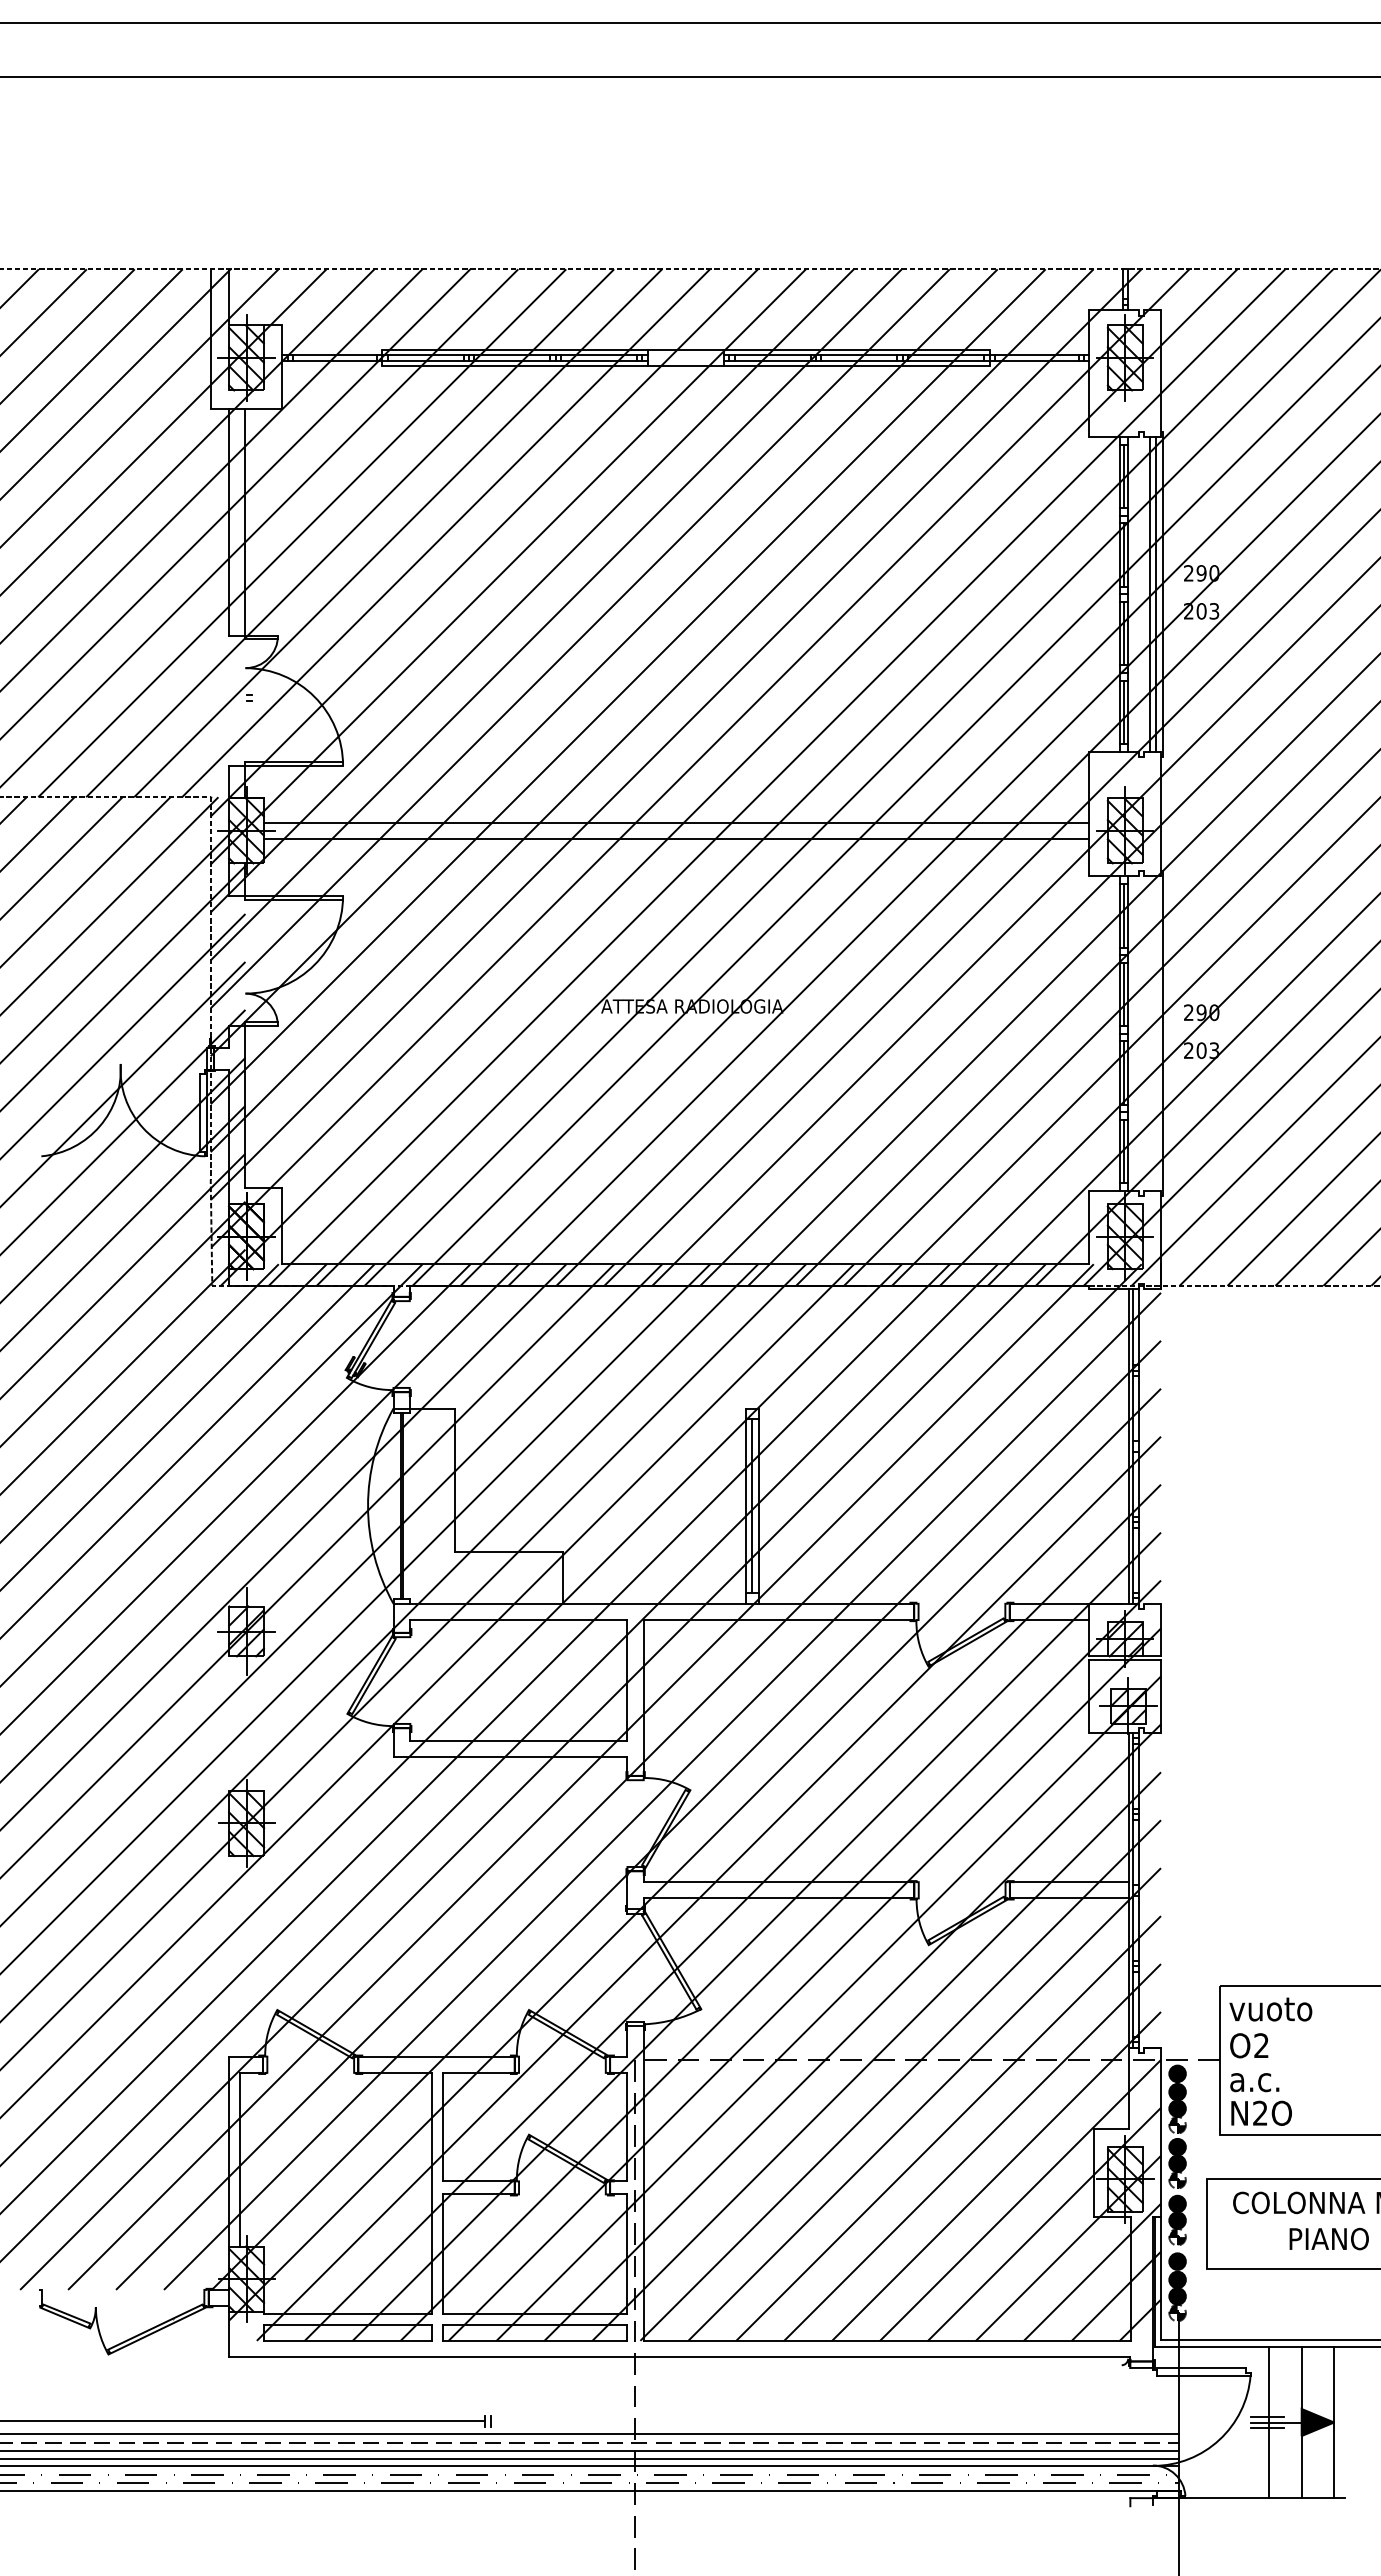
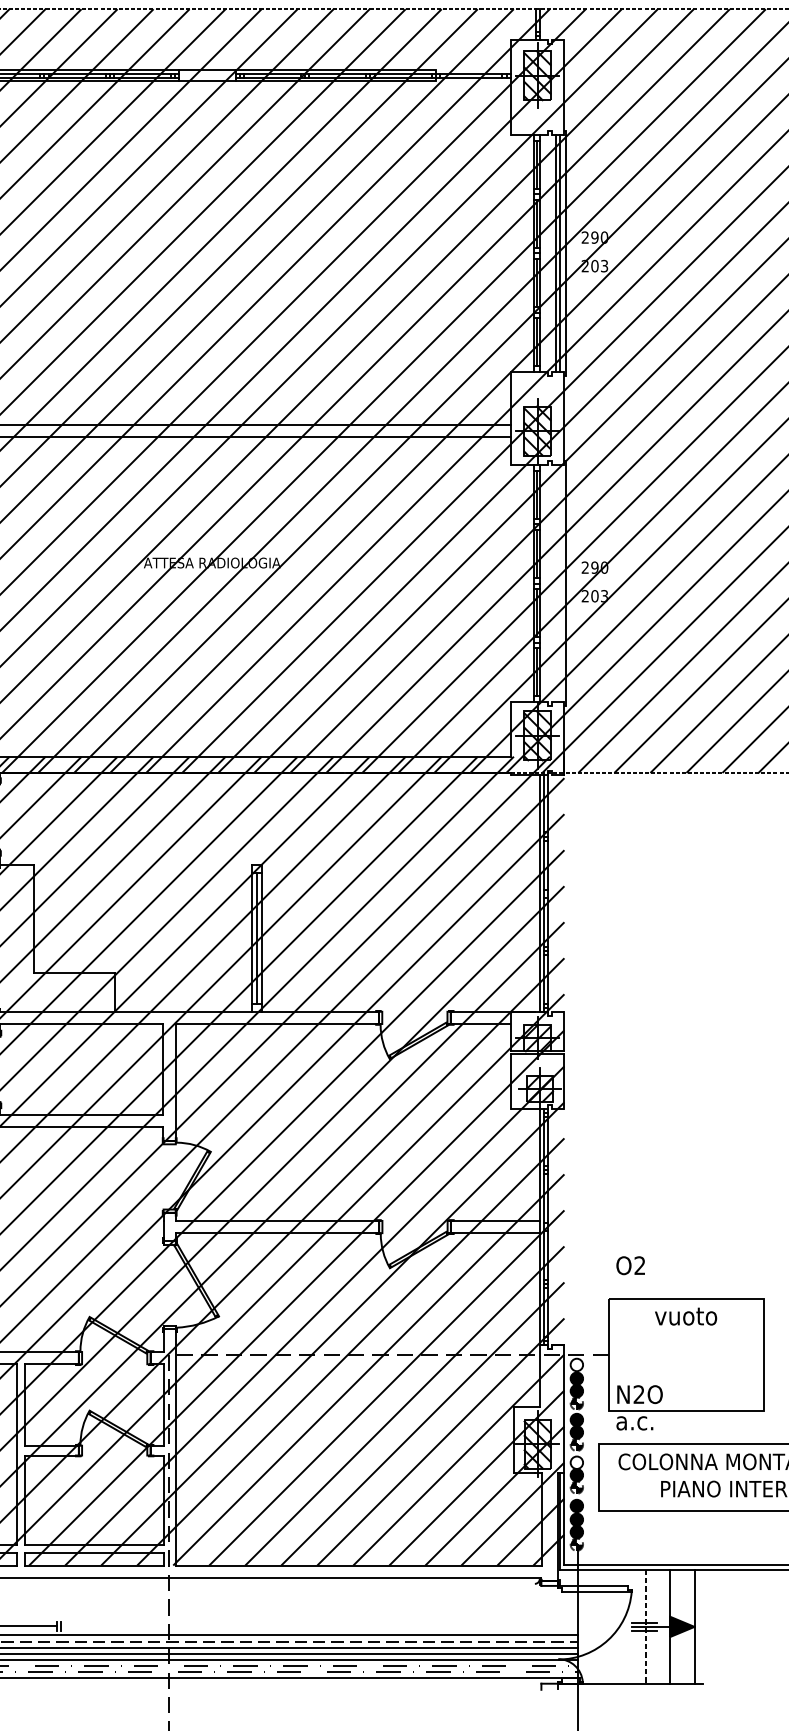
text: (1270, 2009) -> (685, 1316), moved
text: (1249, 2045) -> (630, 1265), moved
fill: (1177, 2073) -> (576, 1364), removed
text: (1254, 2082) -> (634, 1423), moved
fill: (1177, 2203) -> (576, 1462), removed
line: (1269, 2422) -> (645, 1626), solid -> dashed

